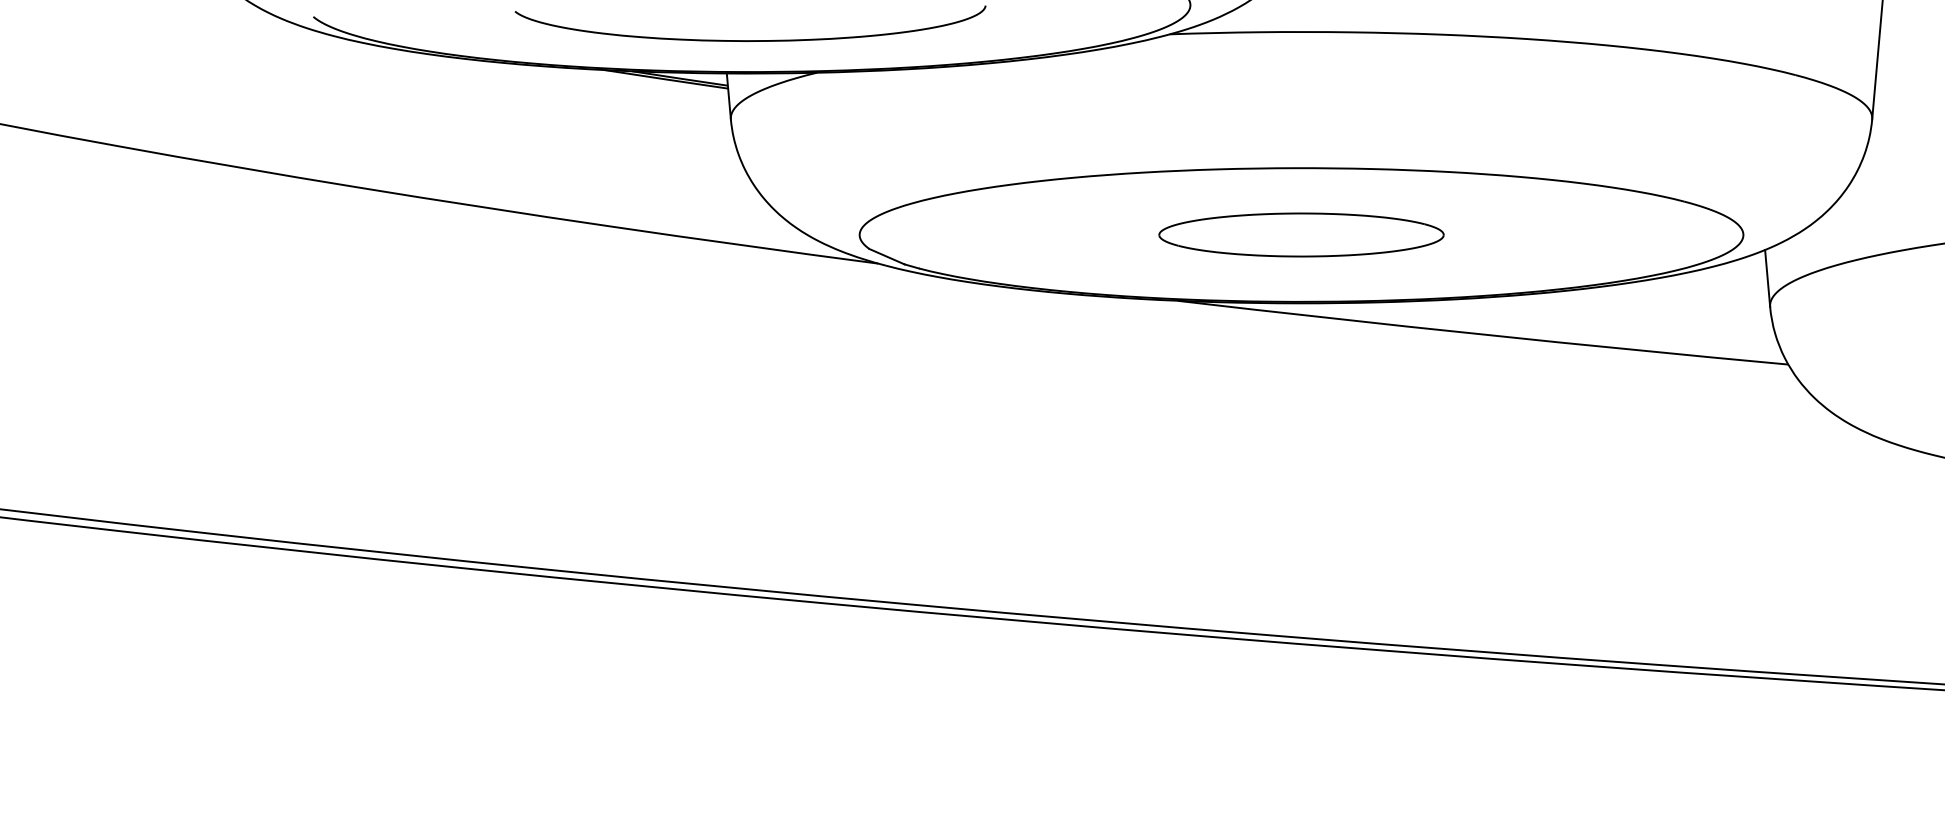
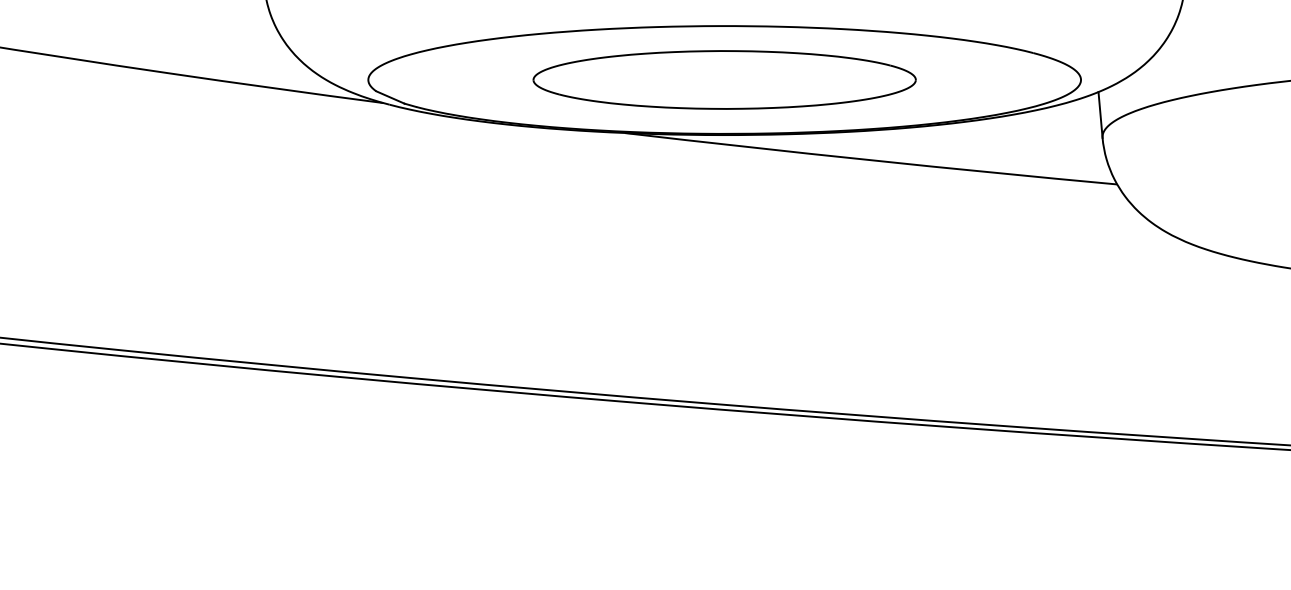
part: (1301, 234) -> (724, 79), size x1.67

